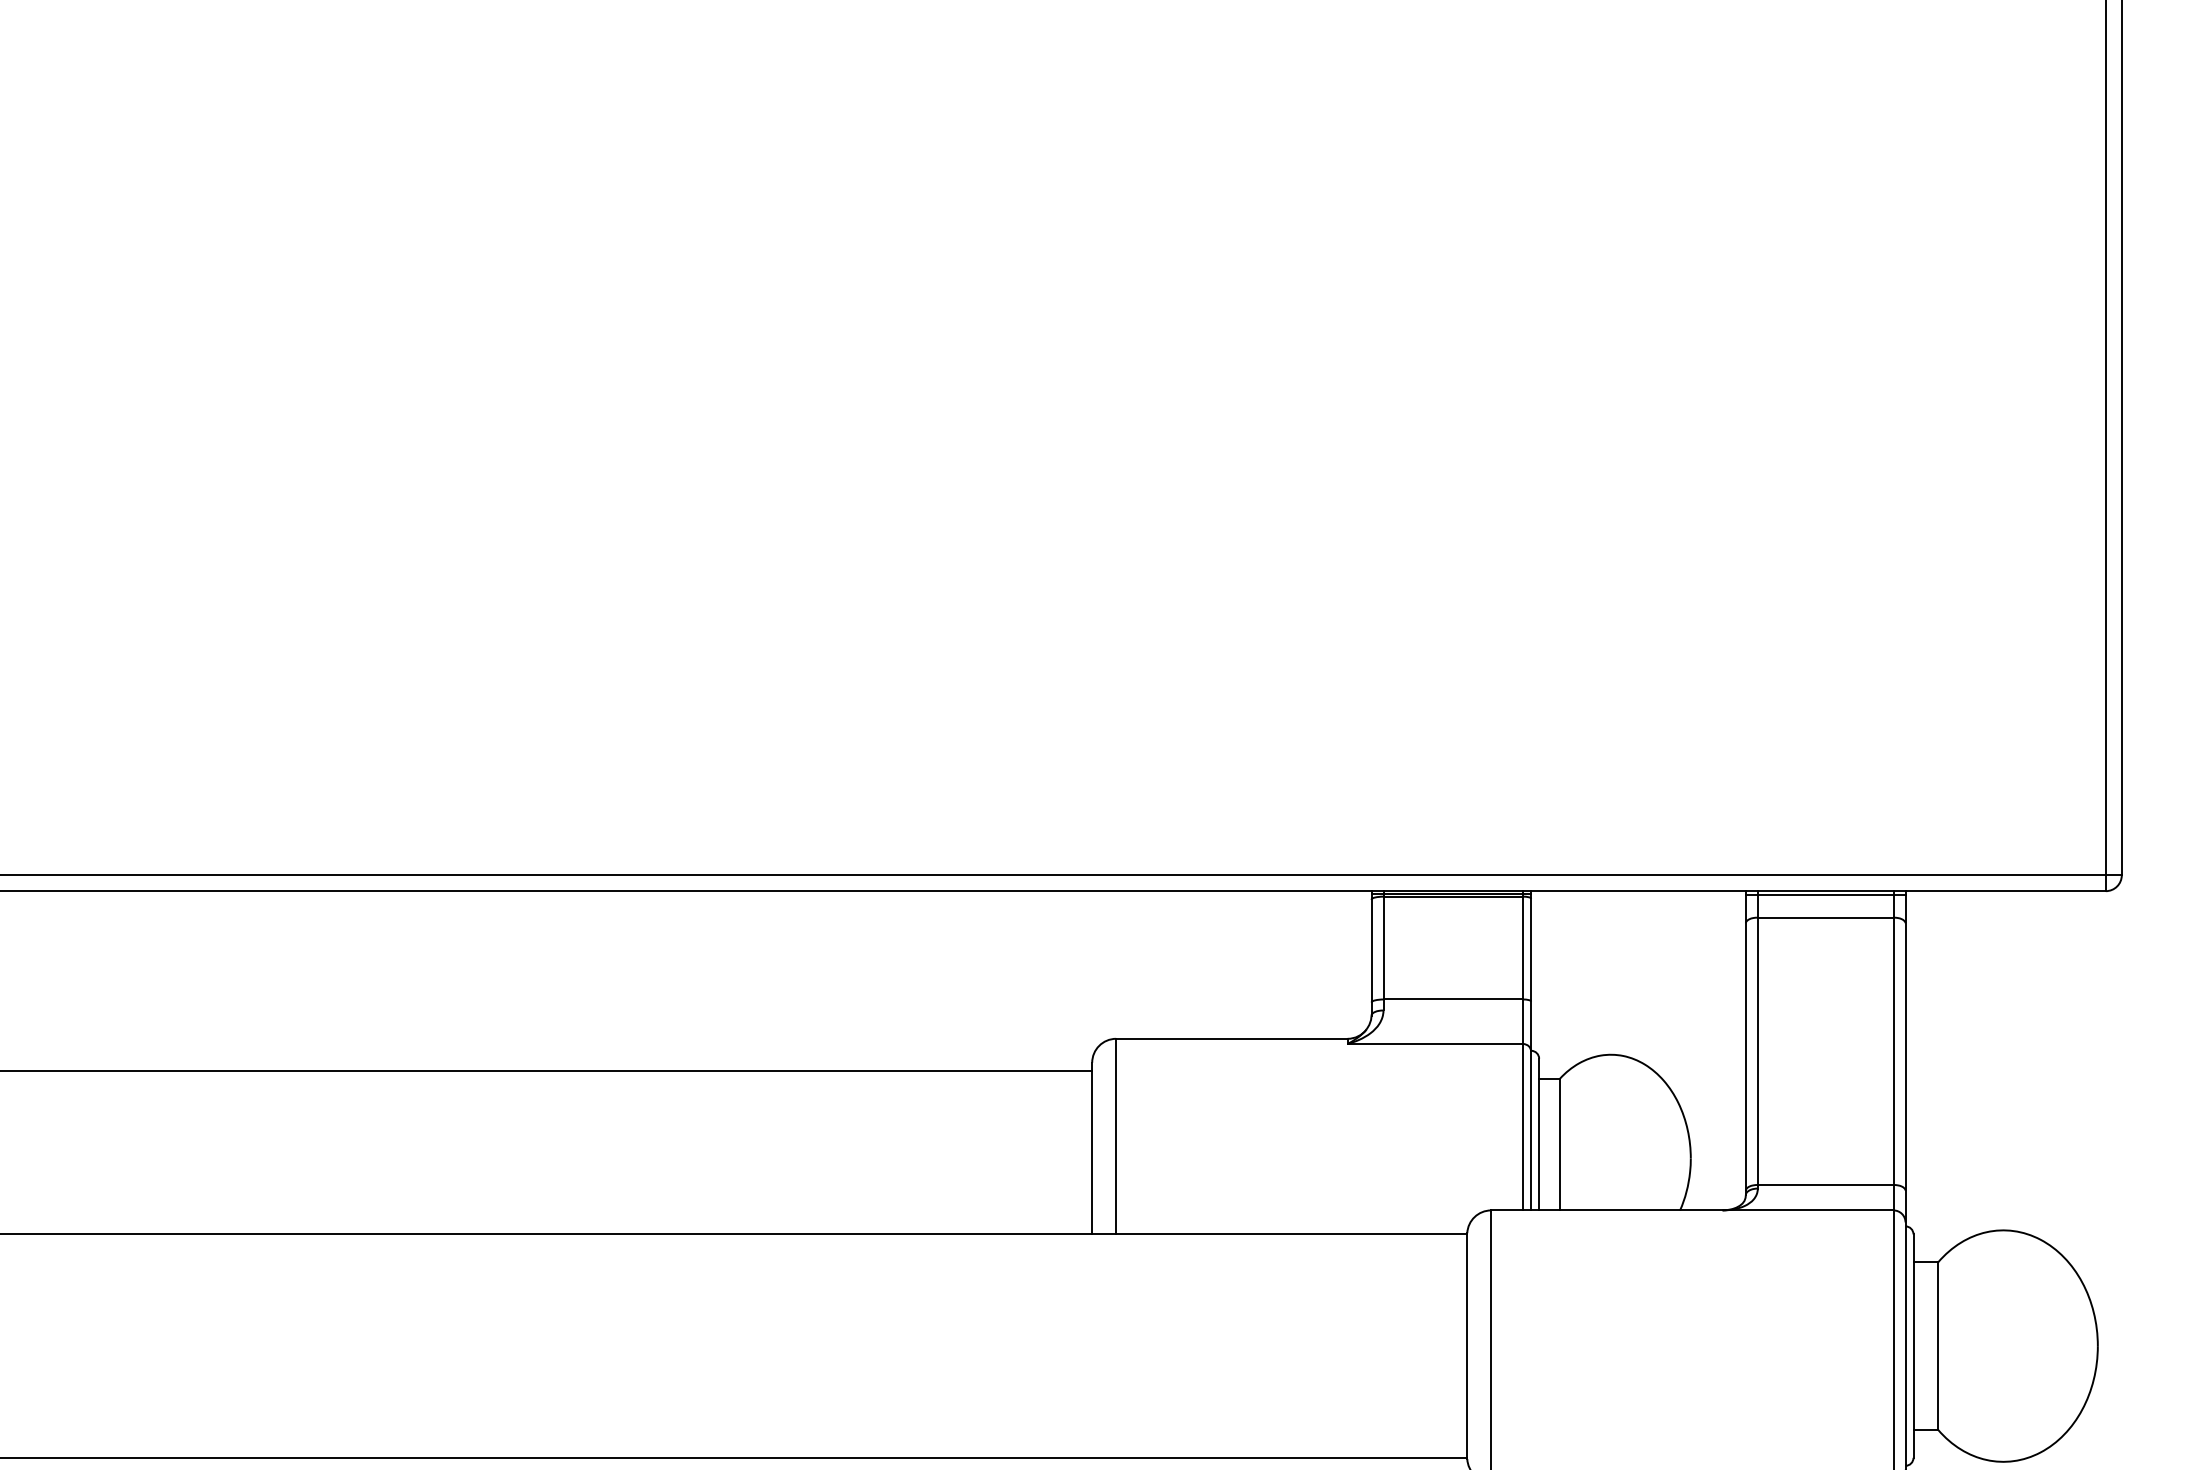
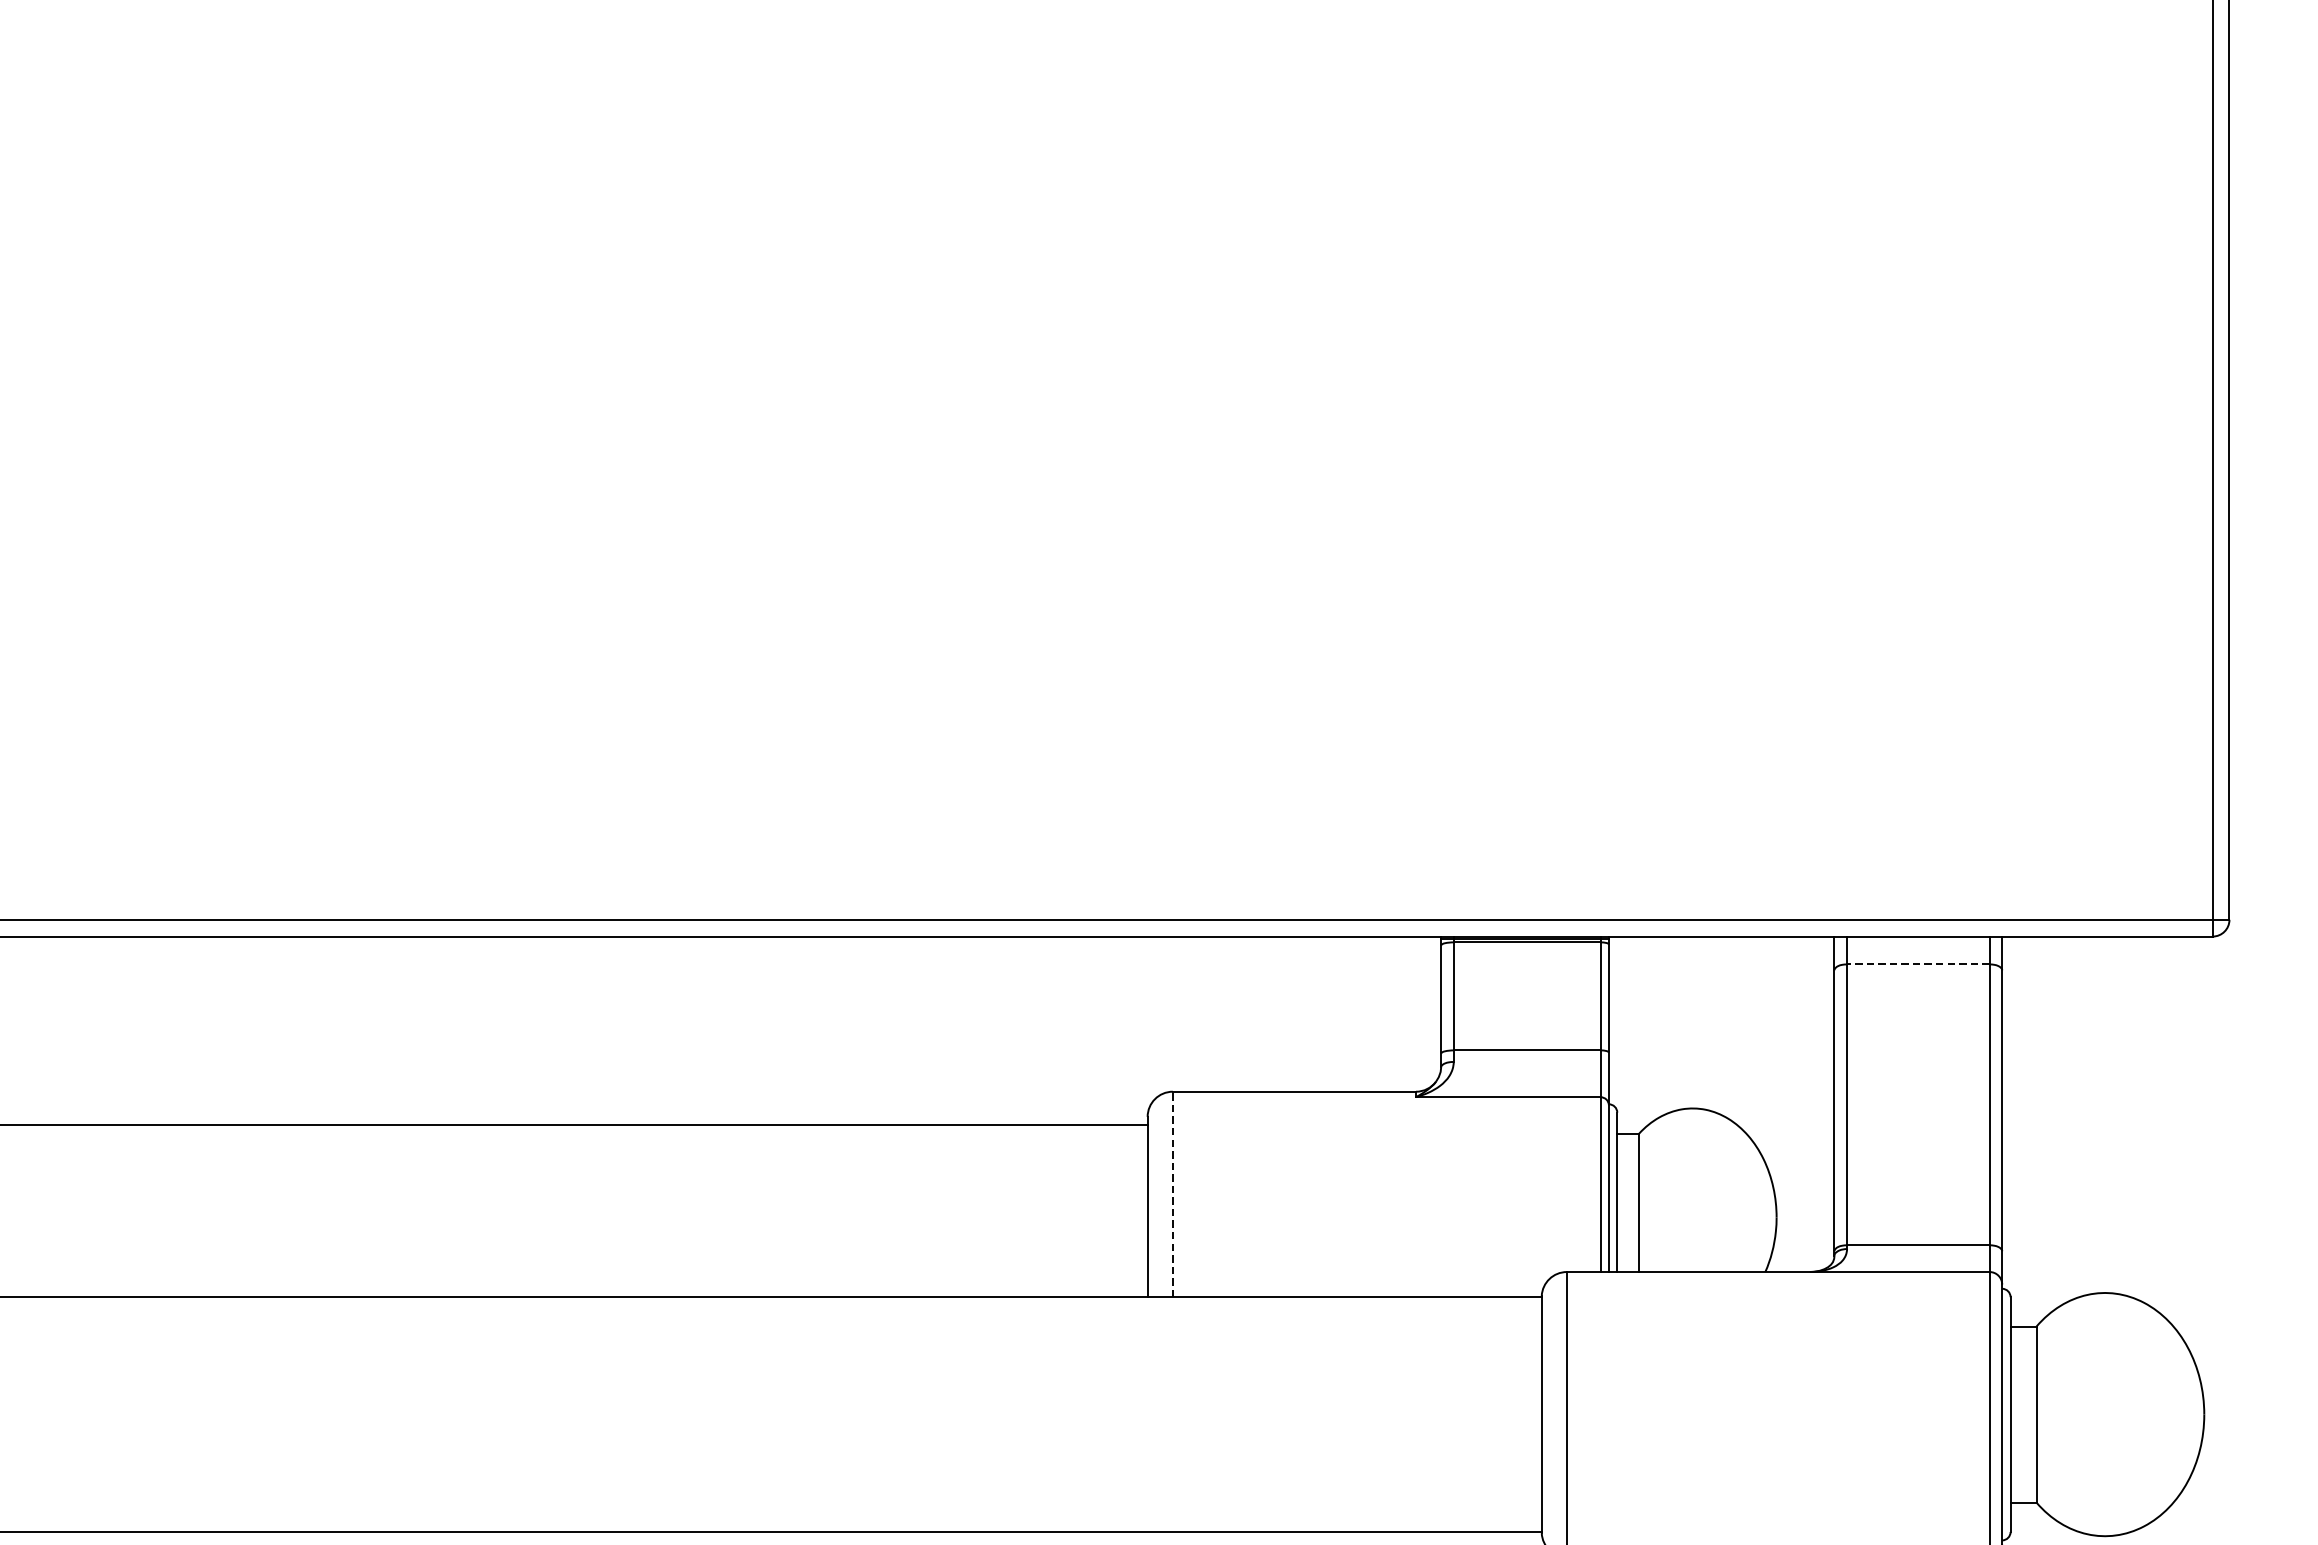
line: (1825, 895) -> (1918, 941), removed
line: (1825, 917) -> (1918, 964), solid -> dashed
line: (1116, 1136) -> (1173, 1194), solid -> dashed

